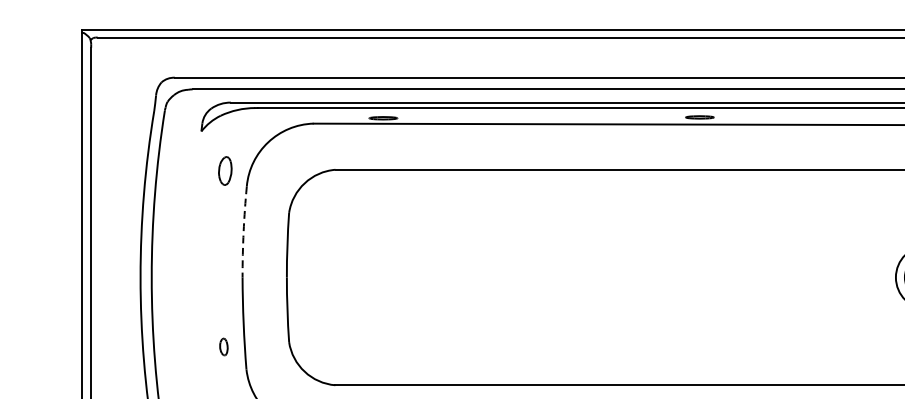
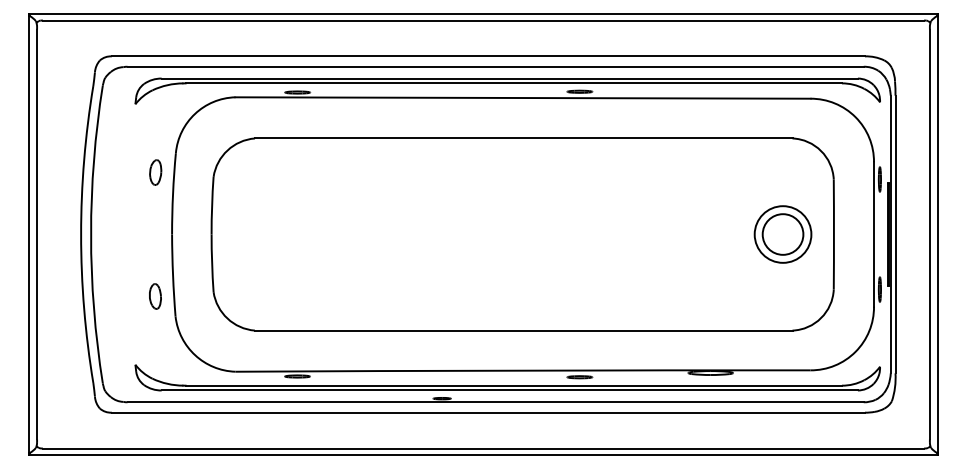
part: (225, 170) -> (155, 172), moved
arc: (244, 231) -> (173, 193), dashed -> solid
part: (223, 347) -> (155, 296), size x1.67

